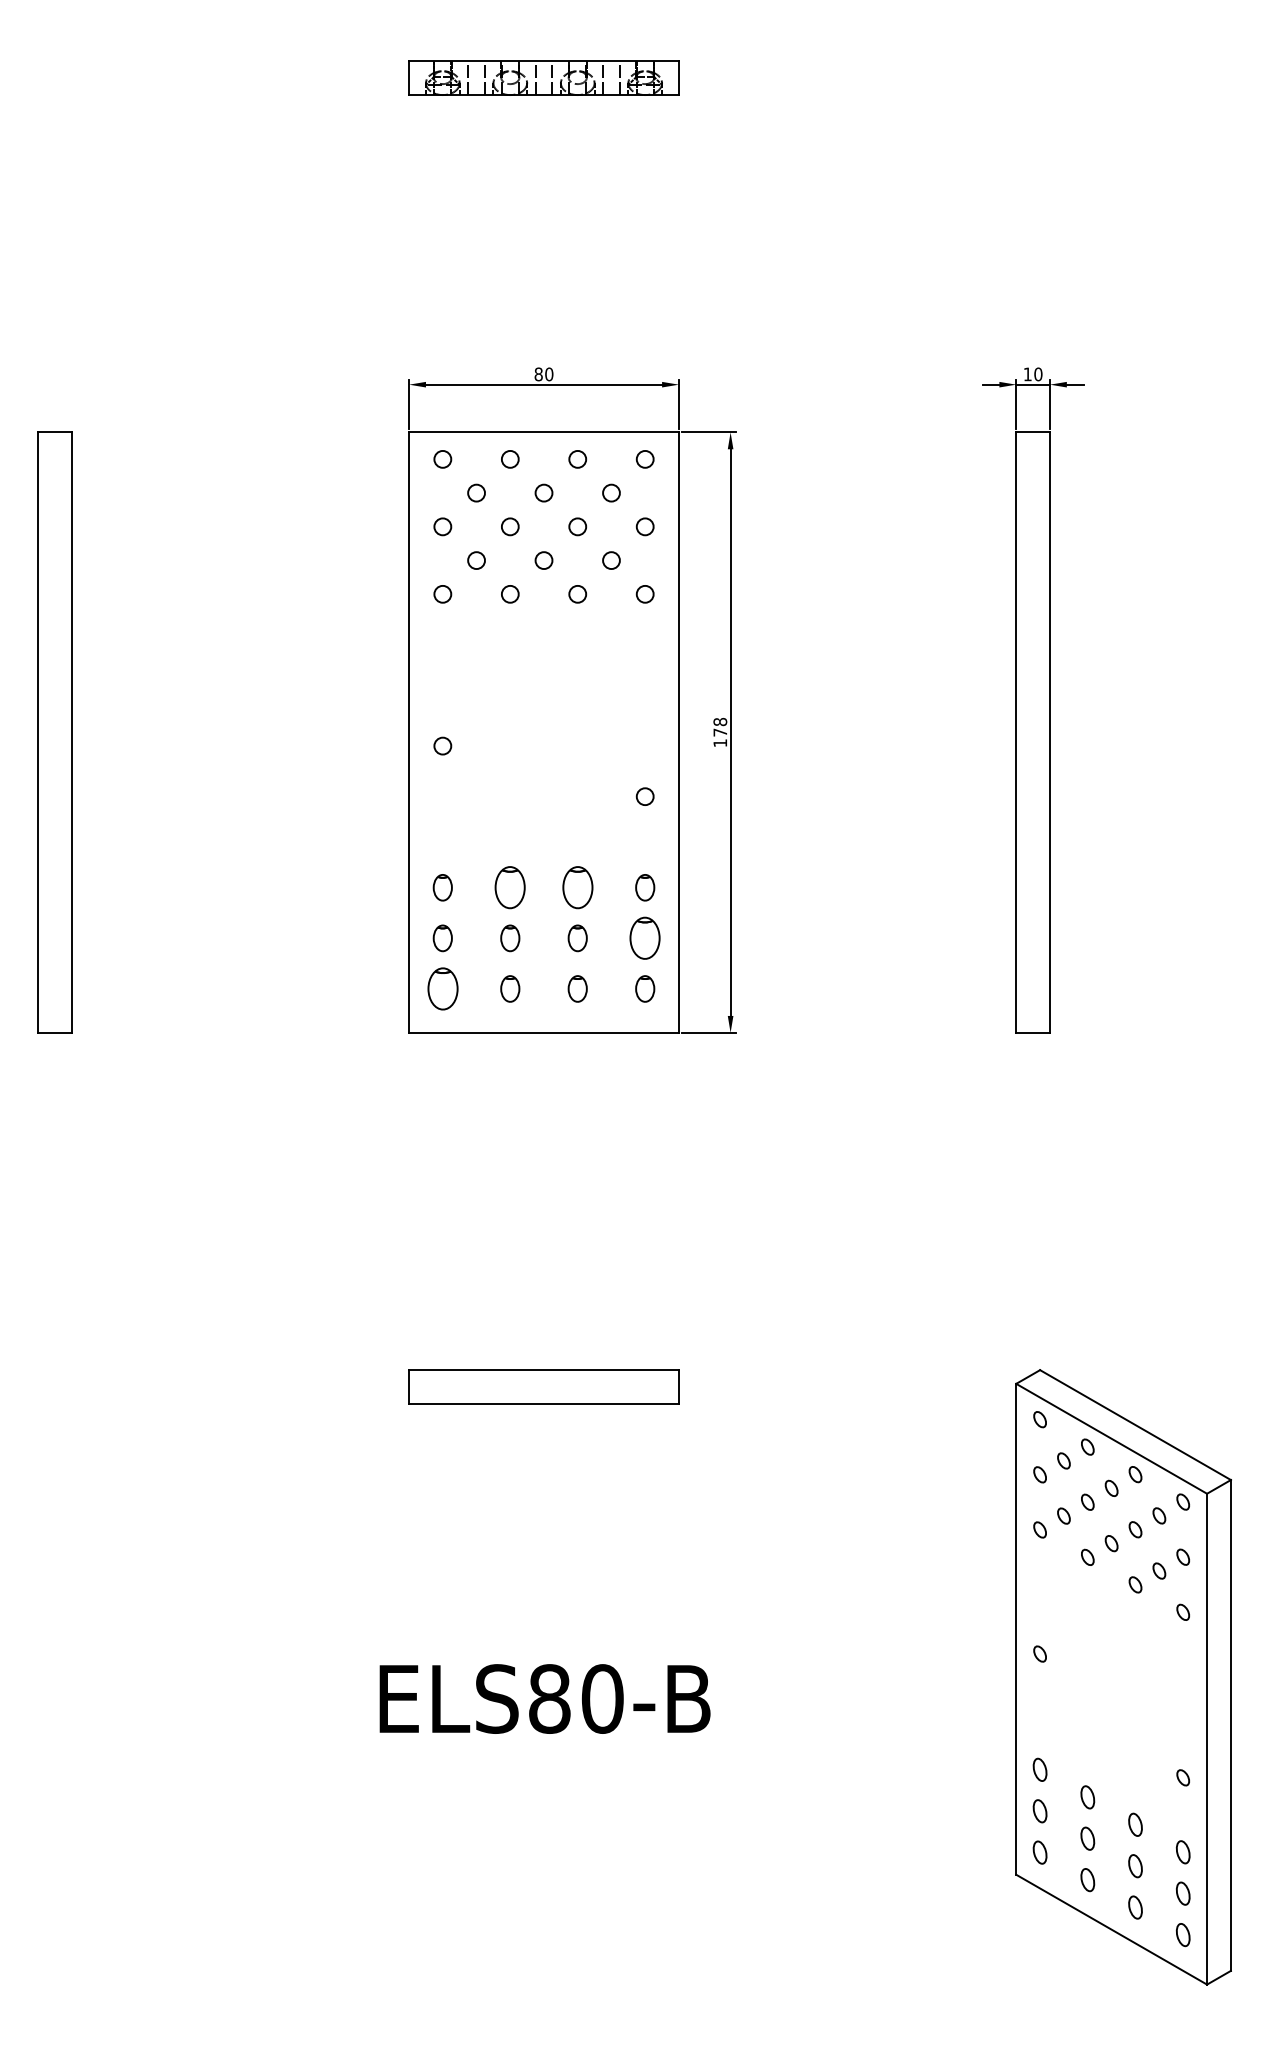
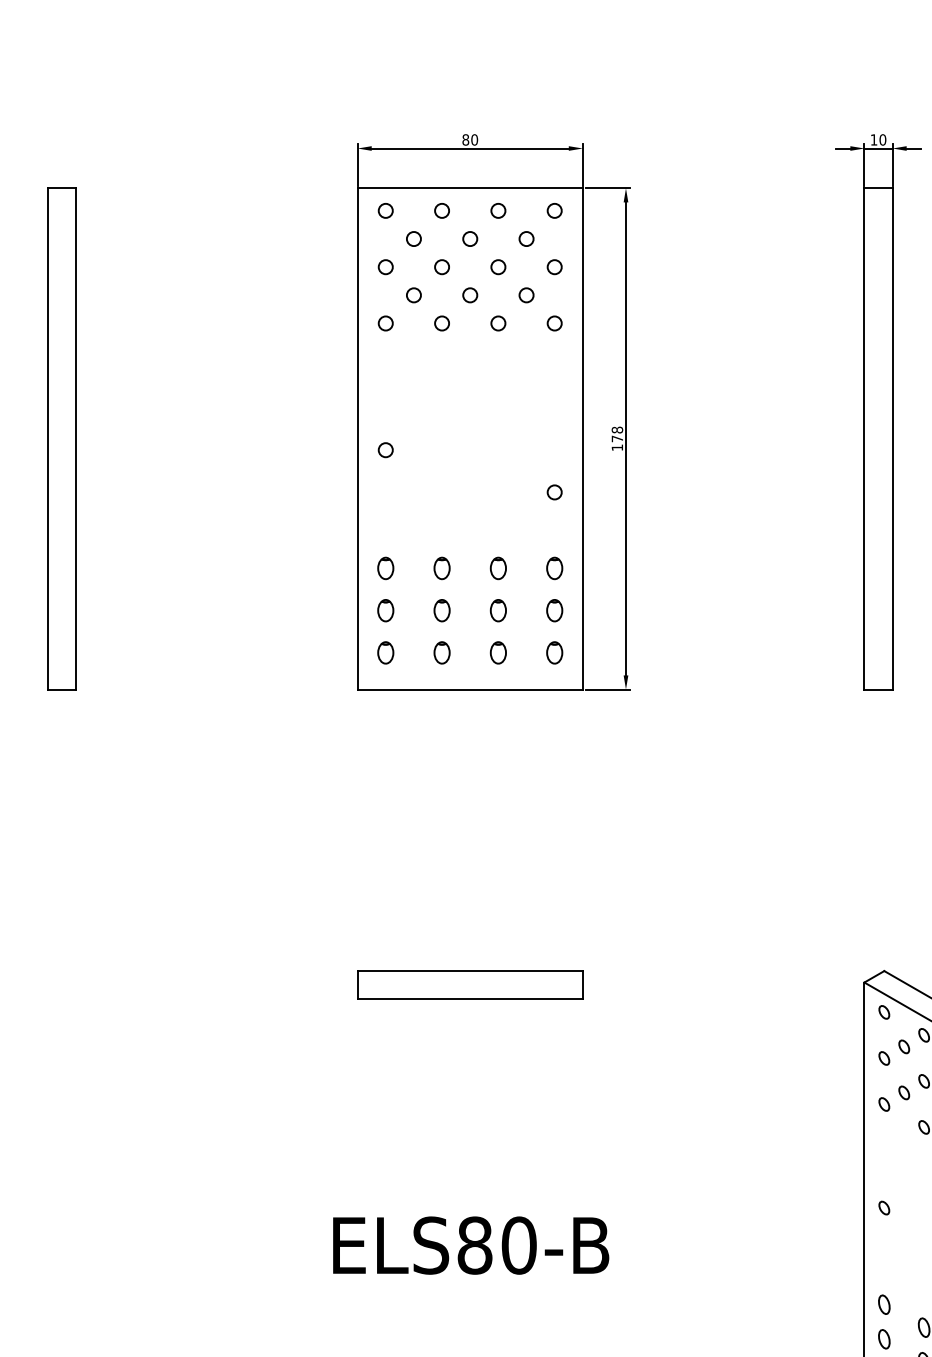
part: (510, 887) -> (442, 568), size x0.62
part: (577, 887) -> (498, 568), size x0.62
part: (645, 938) -> (554, 610), size x0.62
part: (442, 988) -> (385, 652), size x0.62

